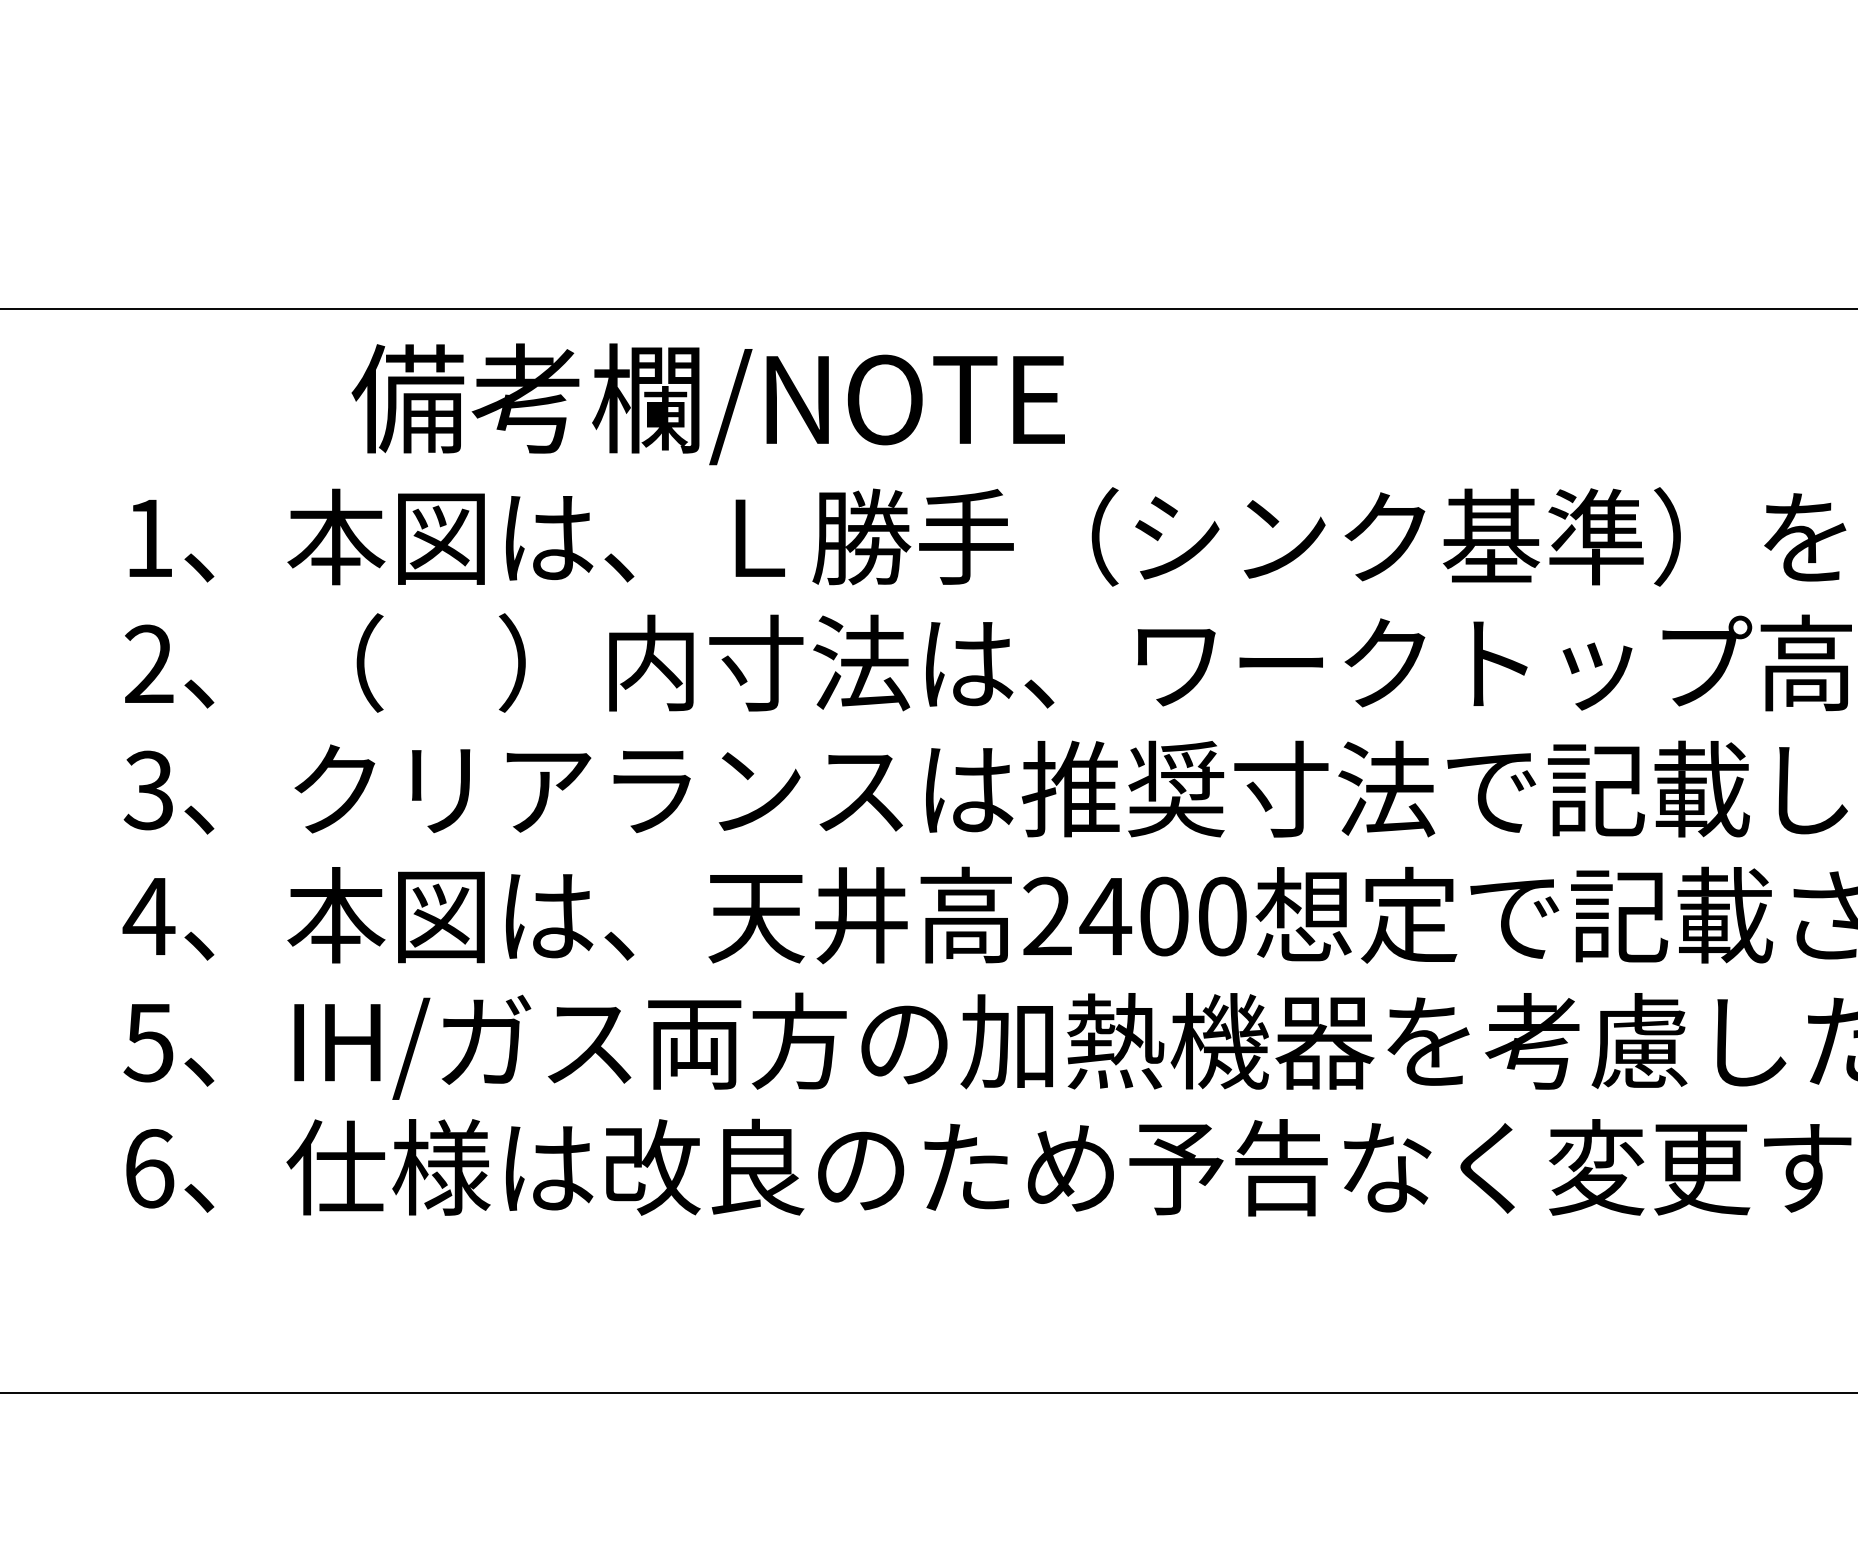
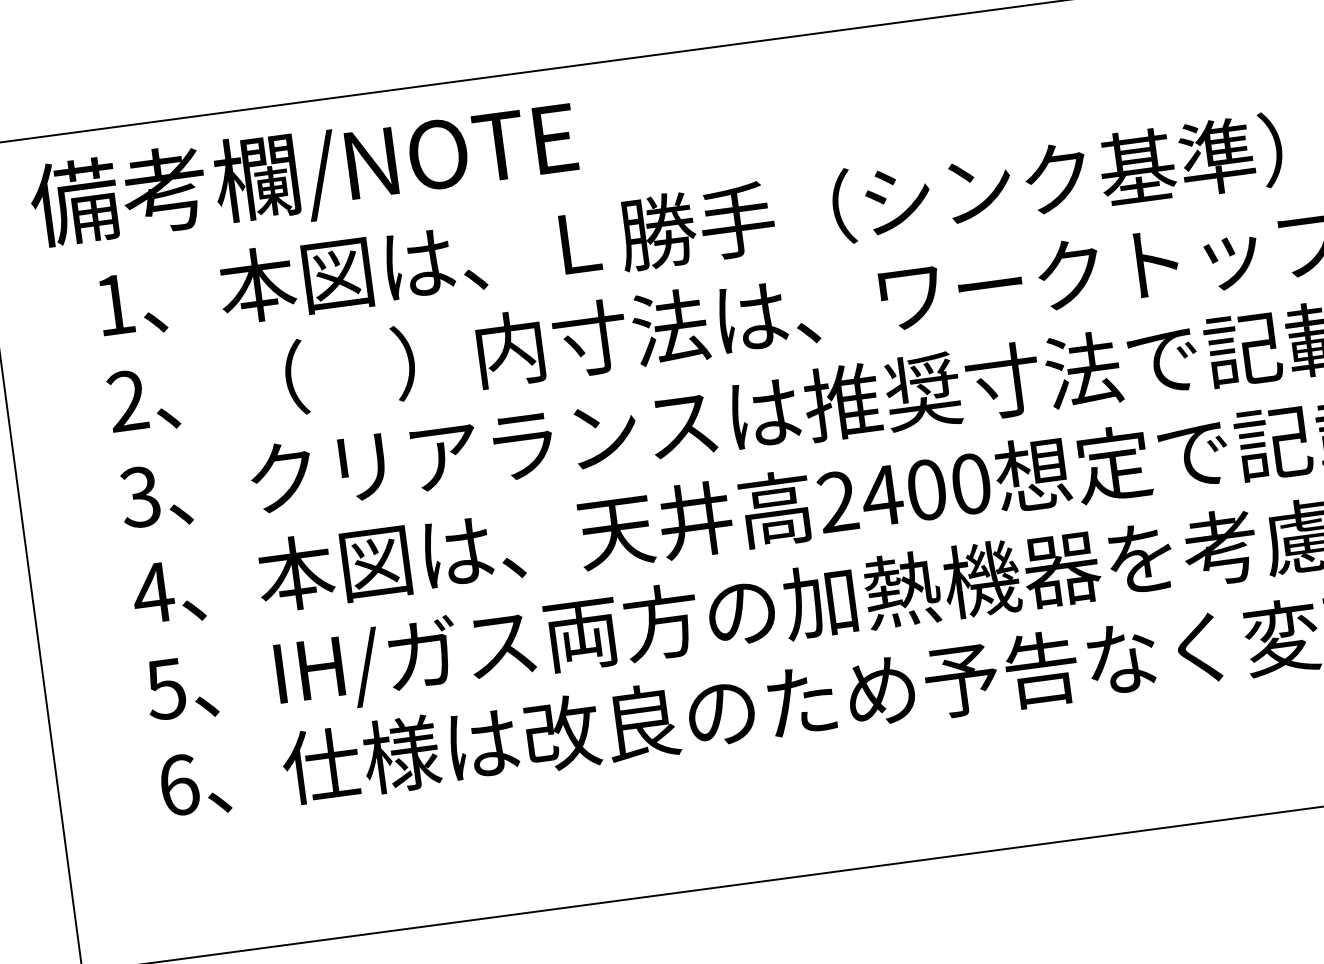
text: (707, 404) -> (303, 176), moved

